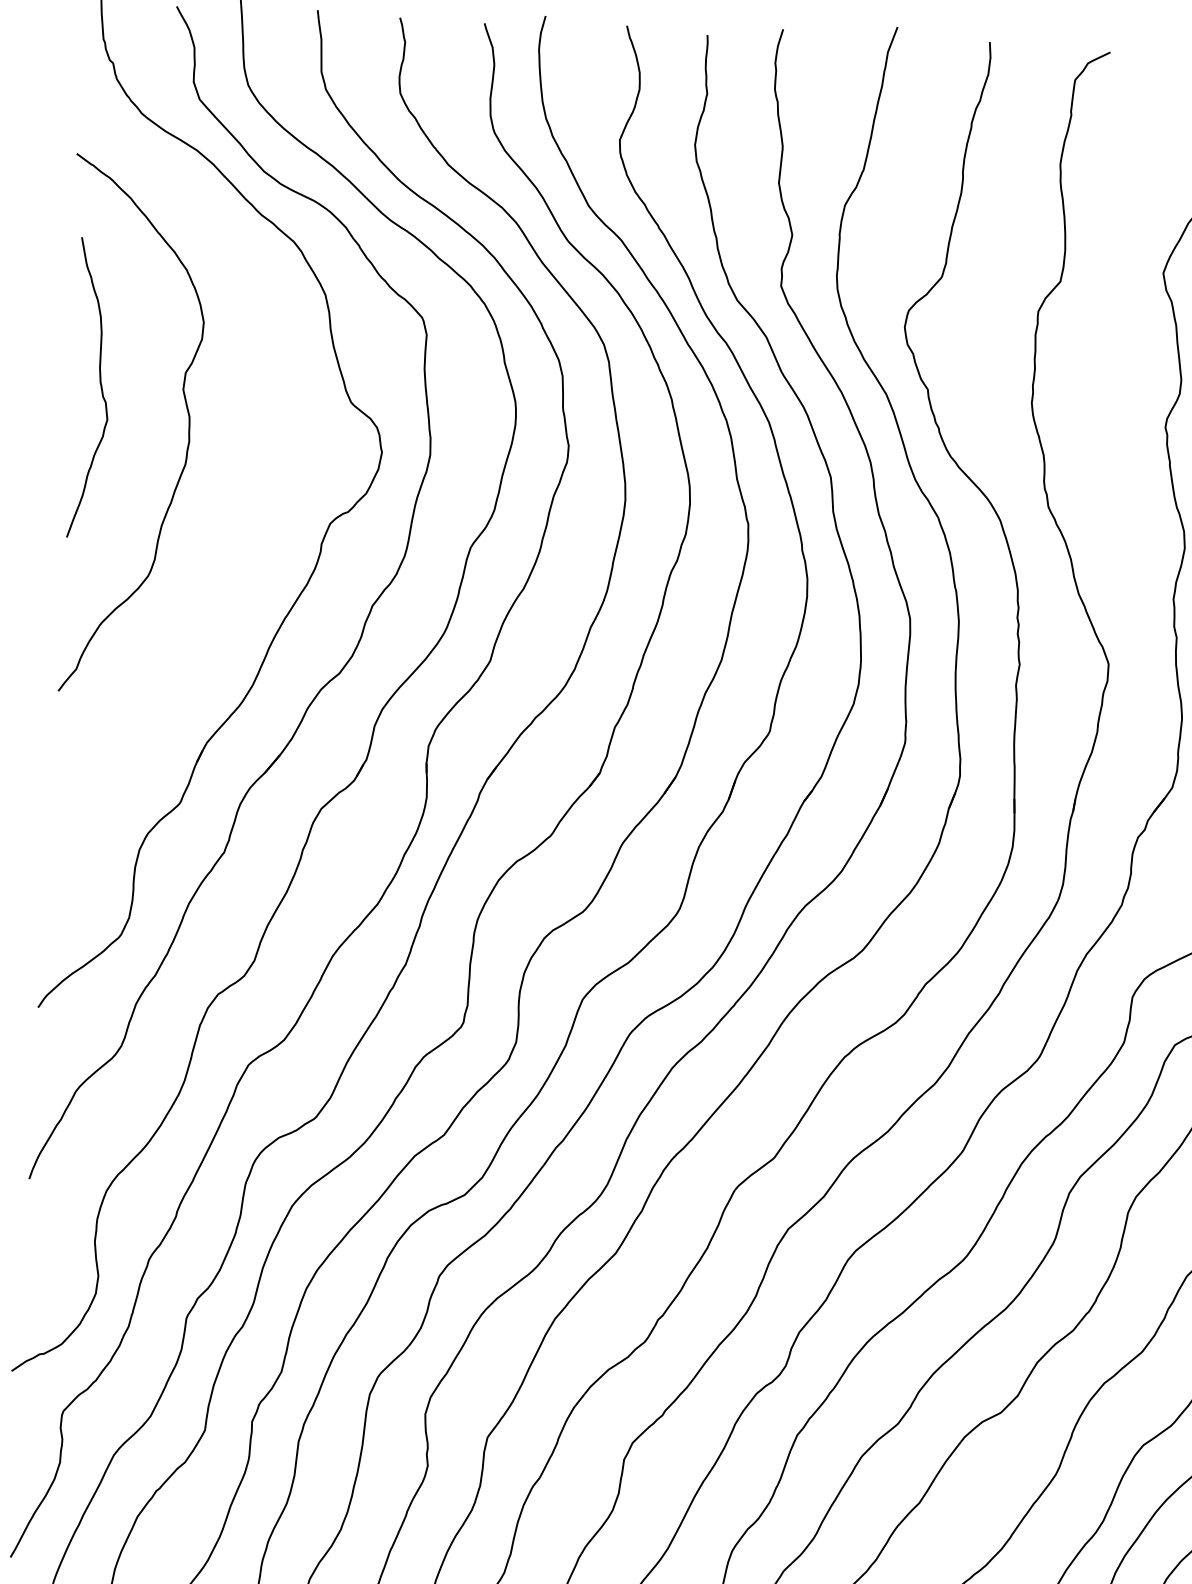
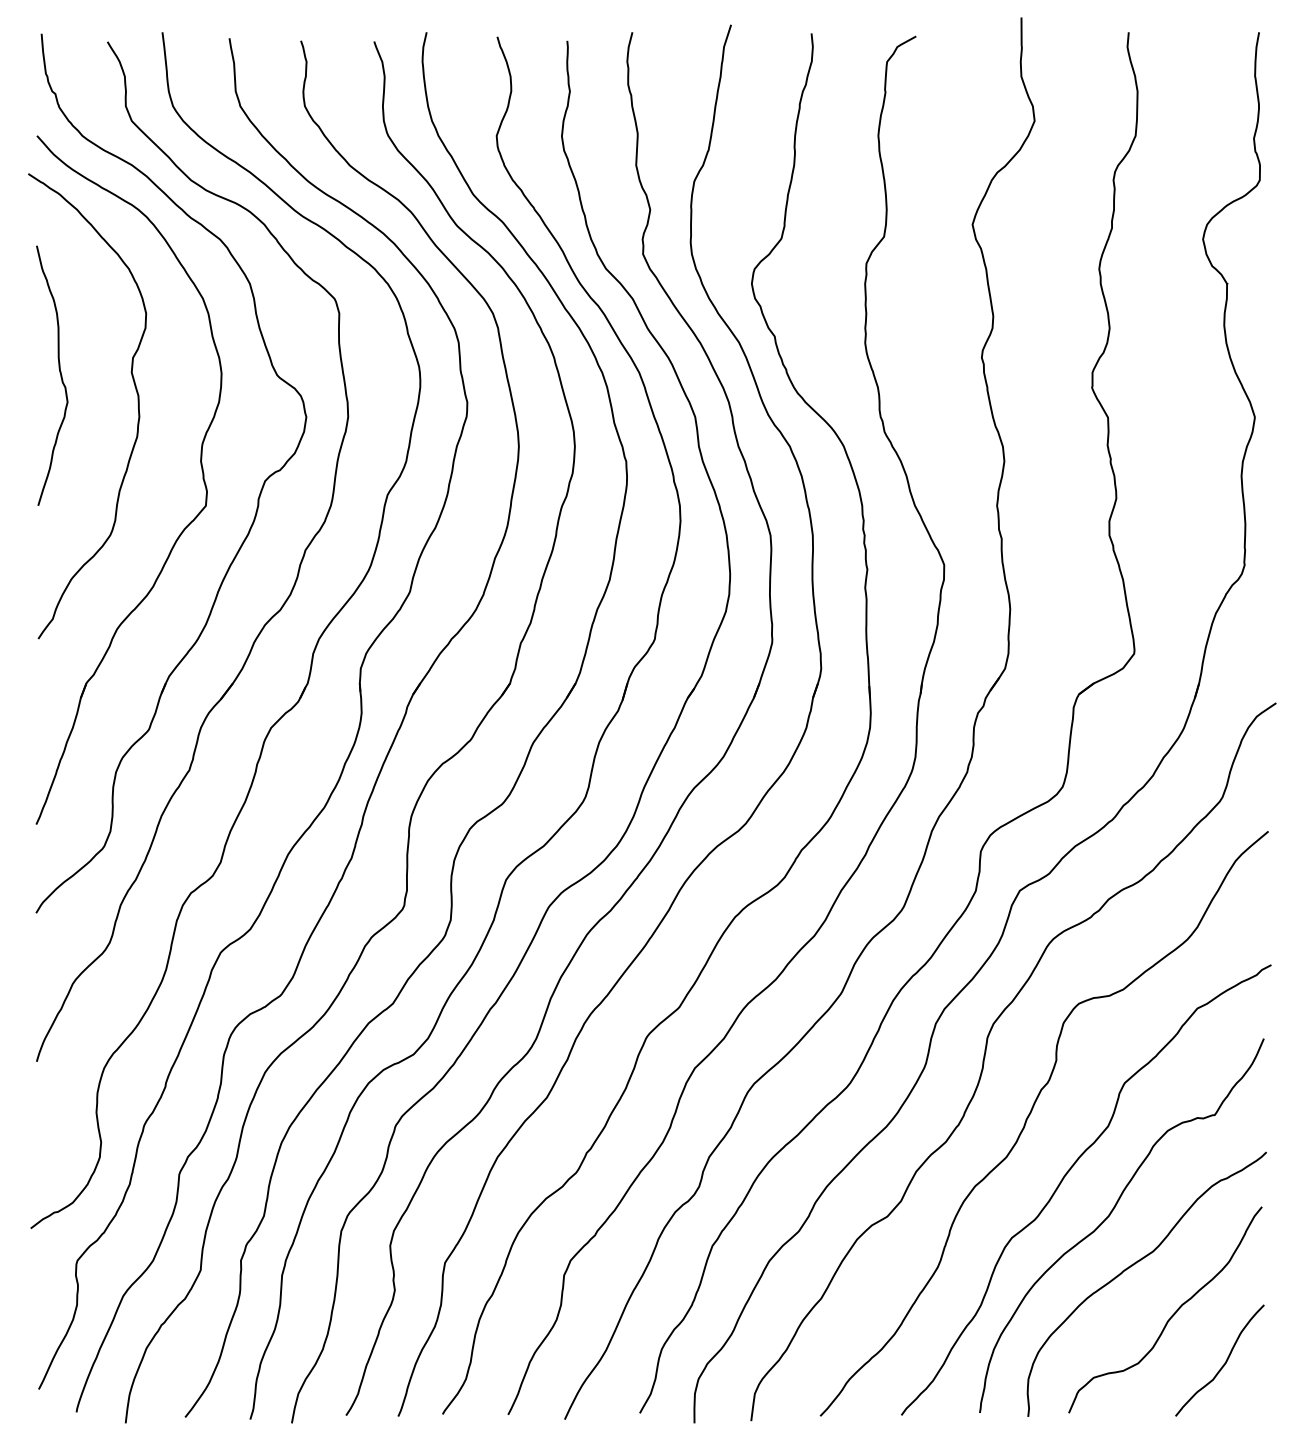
part: (256, 501) -> (200, 465), added

